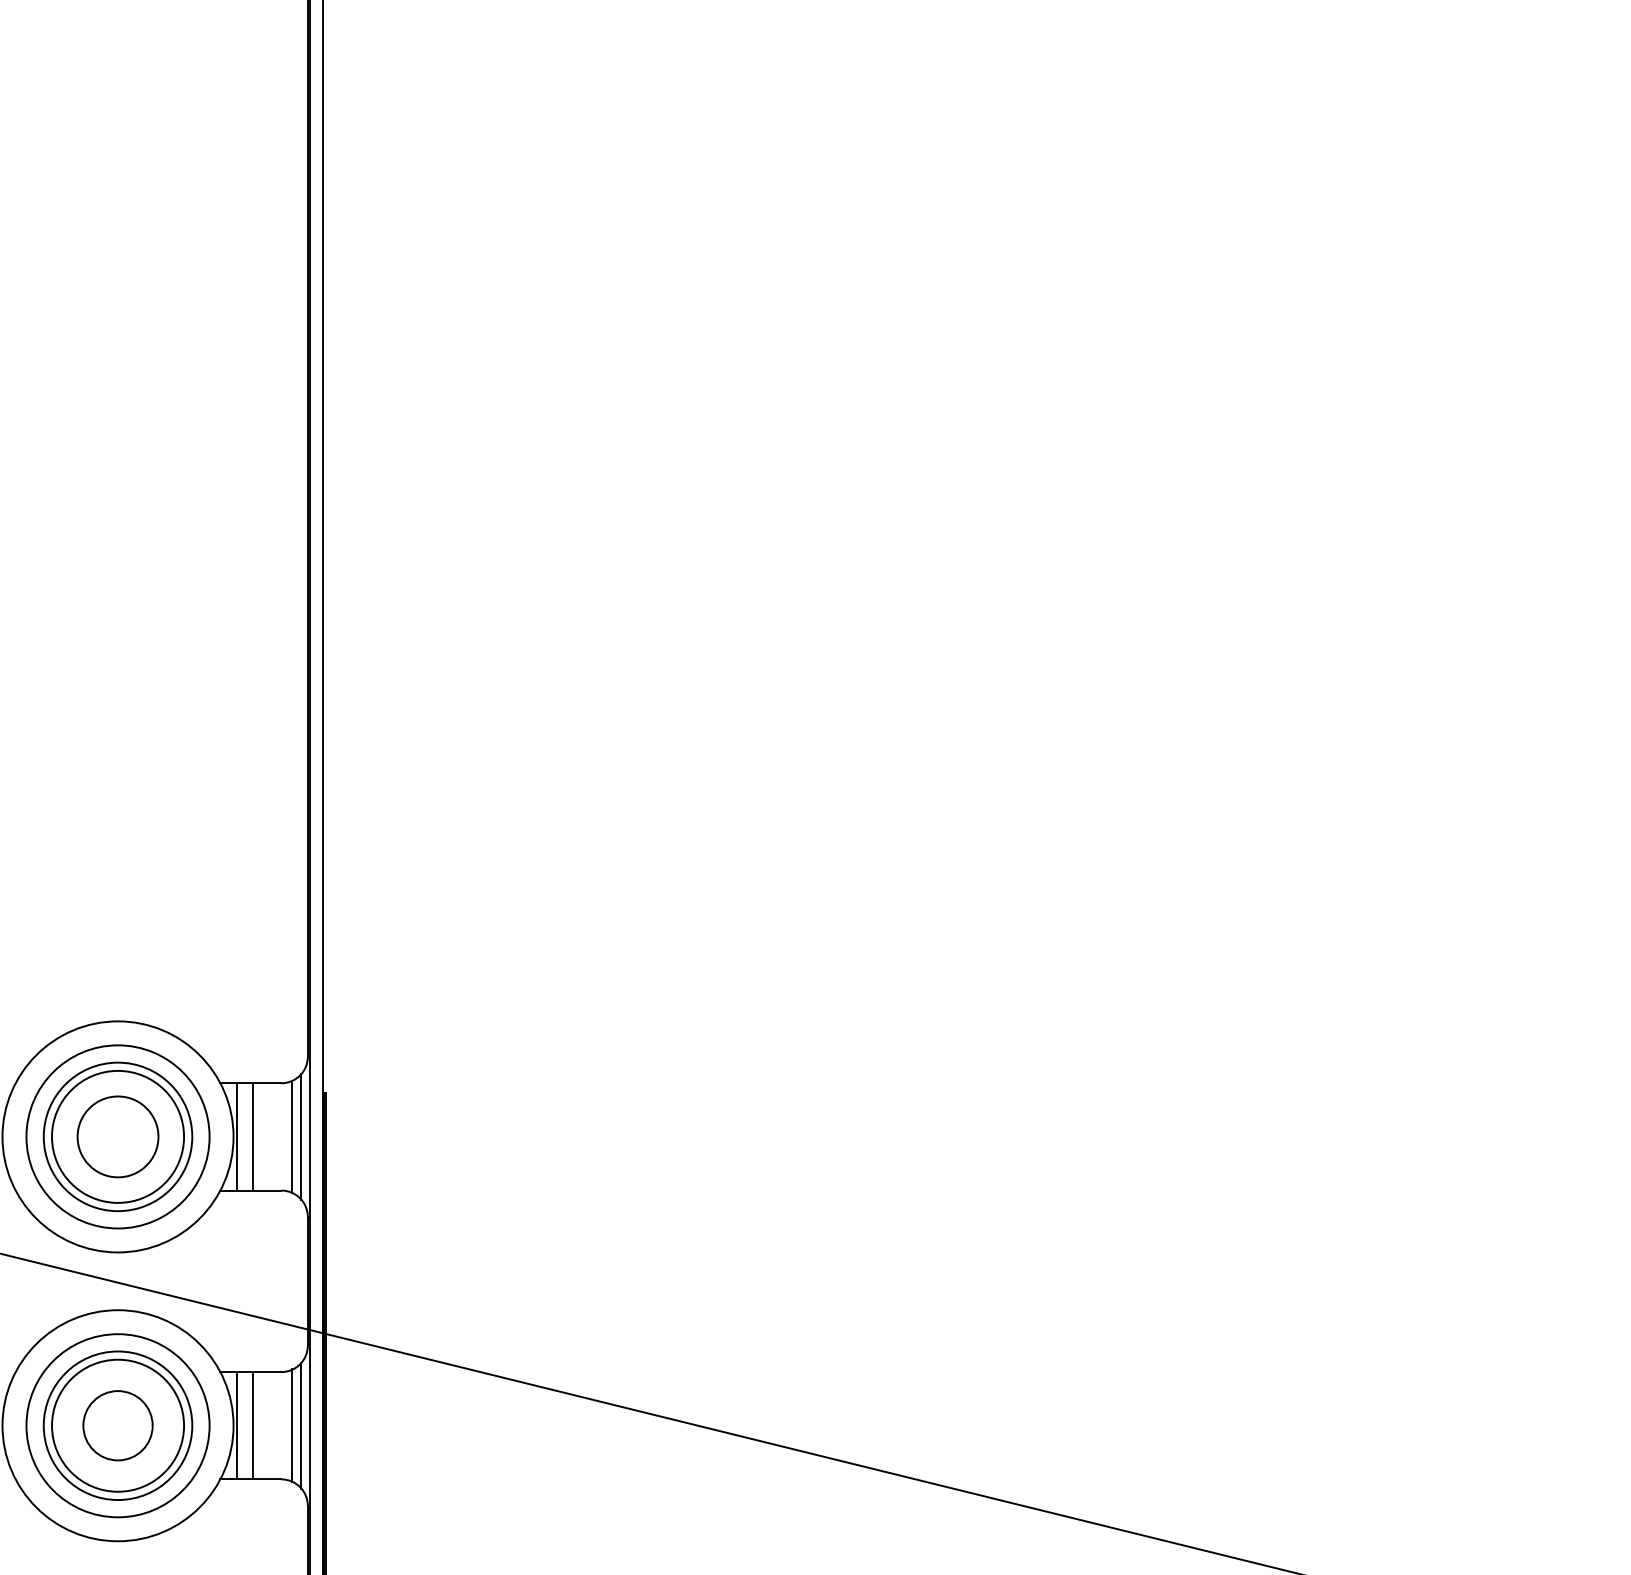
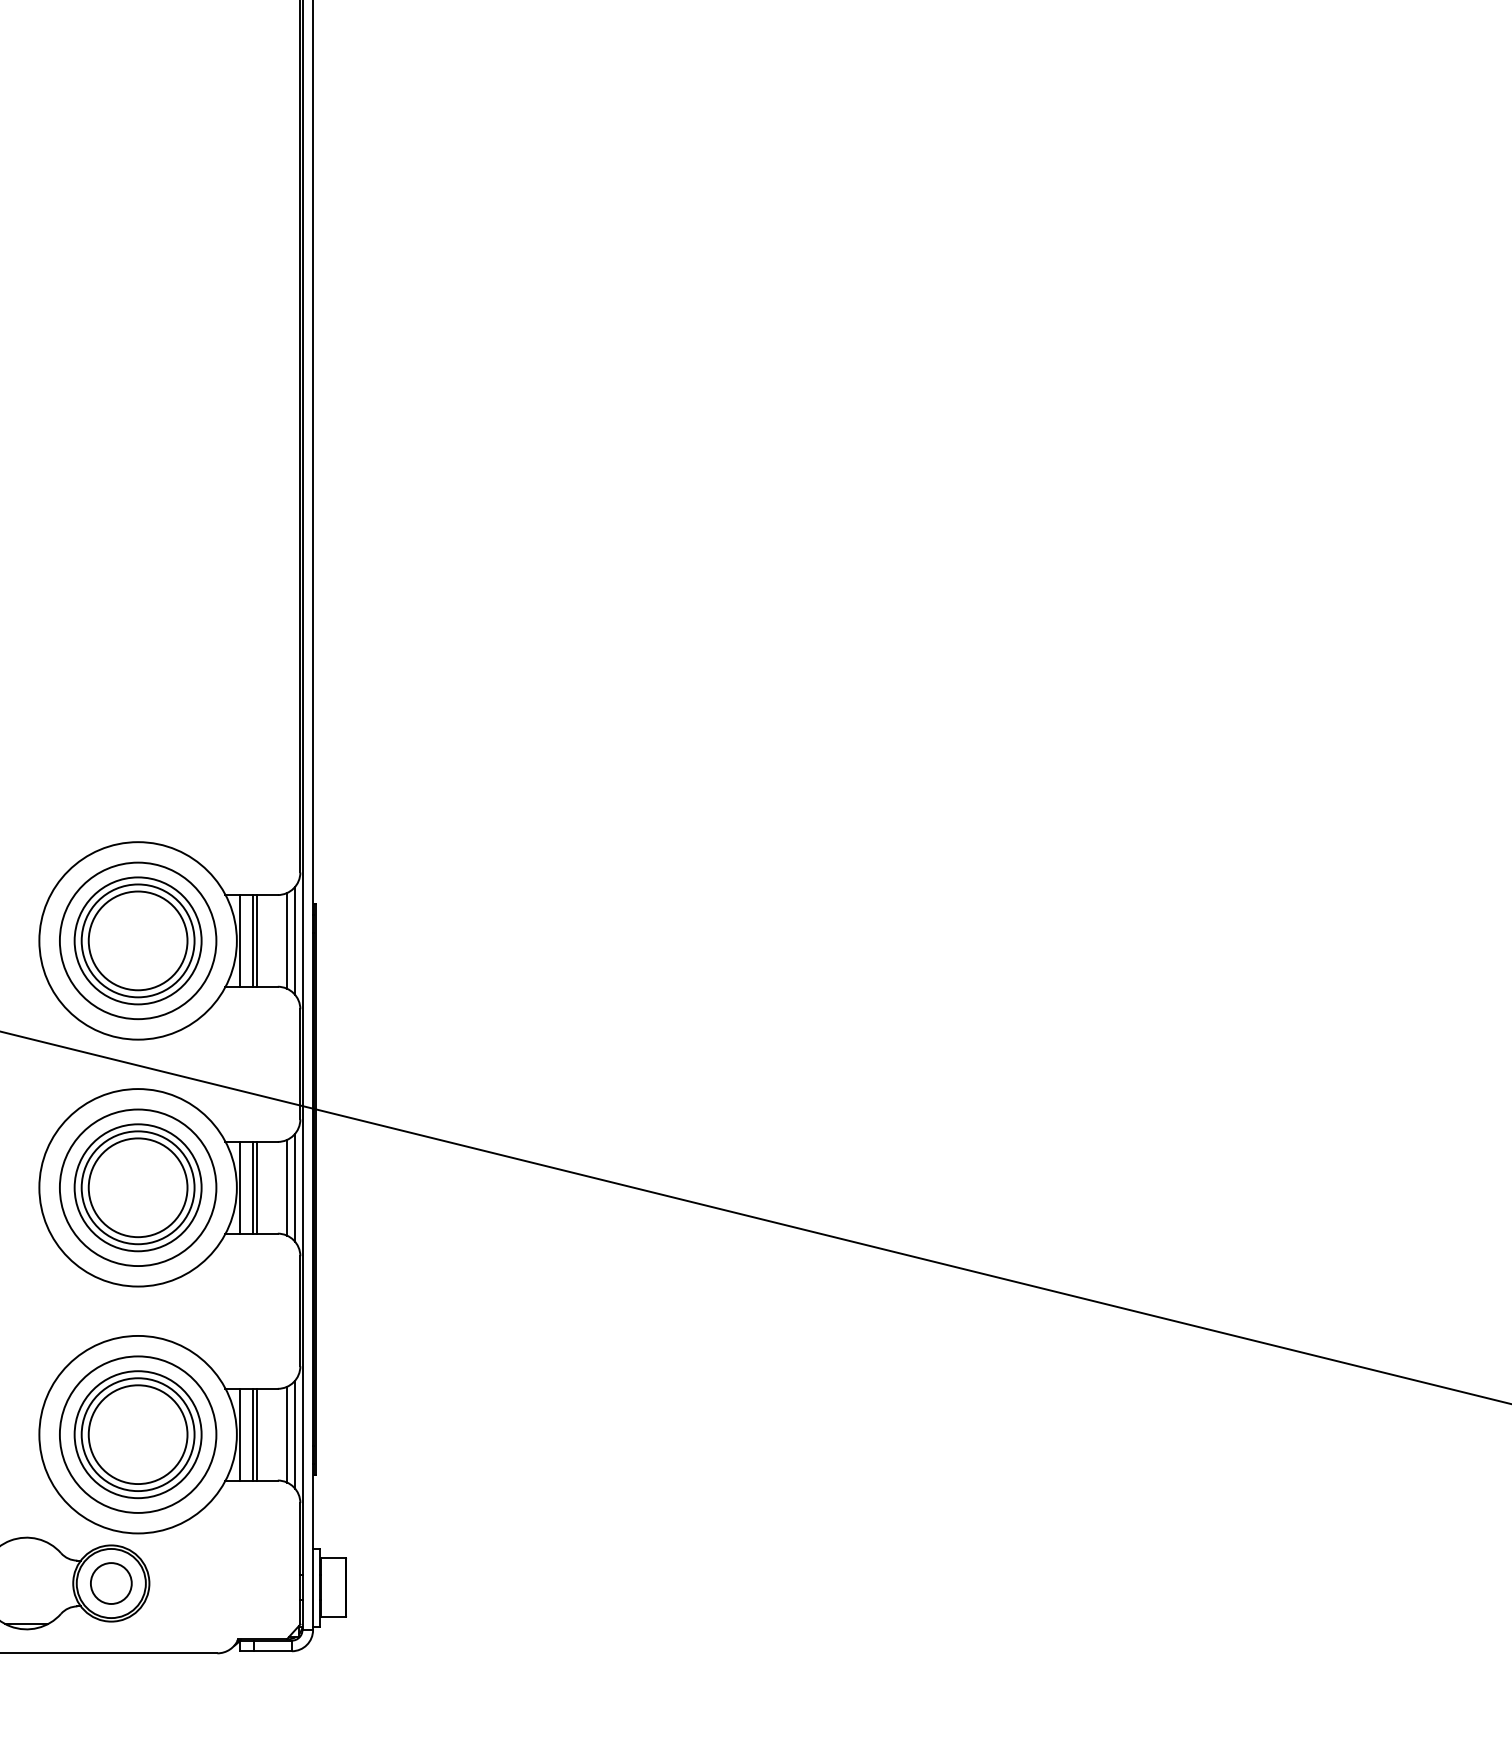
circle: (117, 1136) -> (137, 940), size x1.43
line: (257, 1136) -> (257, 940), added
circle: (117, 1425) -> (137, 1187), size x1.67
line: (257, 1425) -> (257, 1187), added

